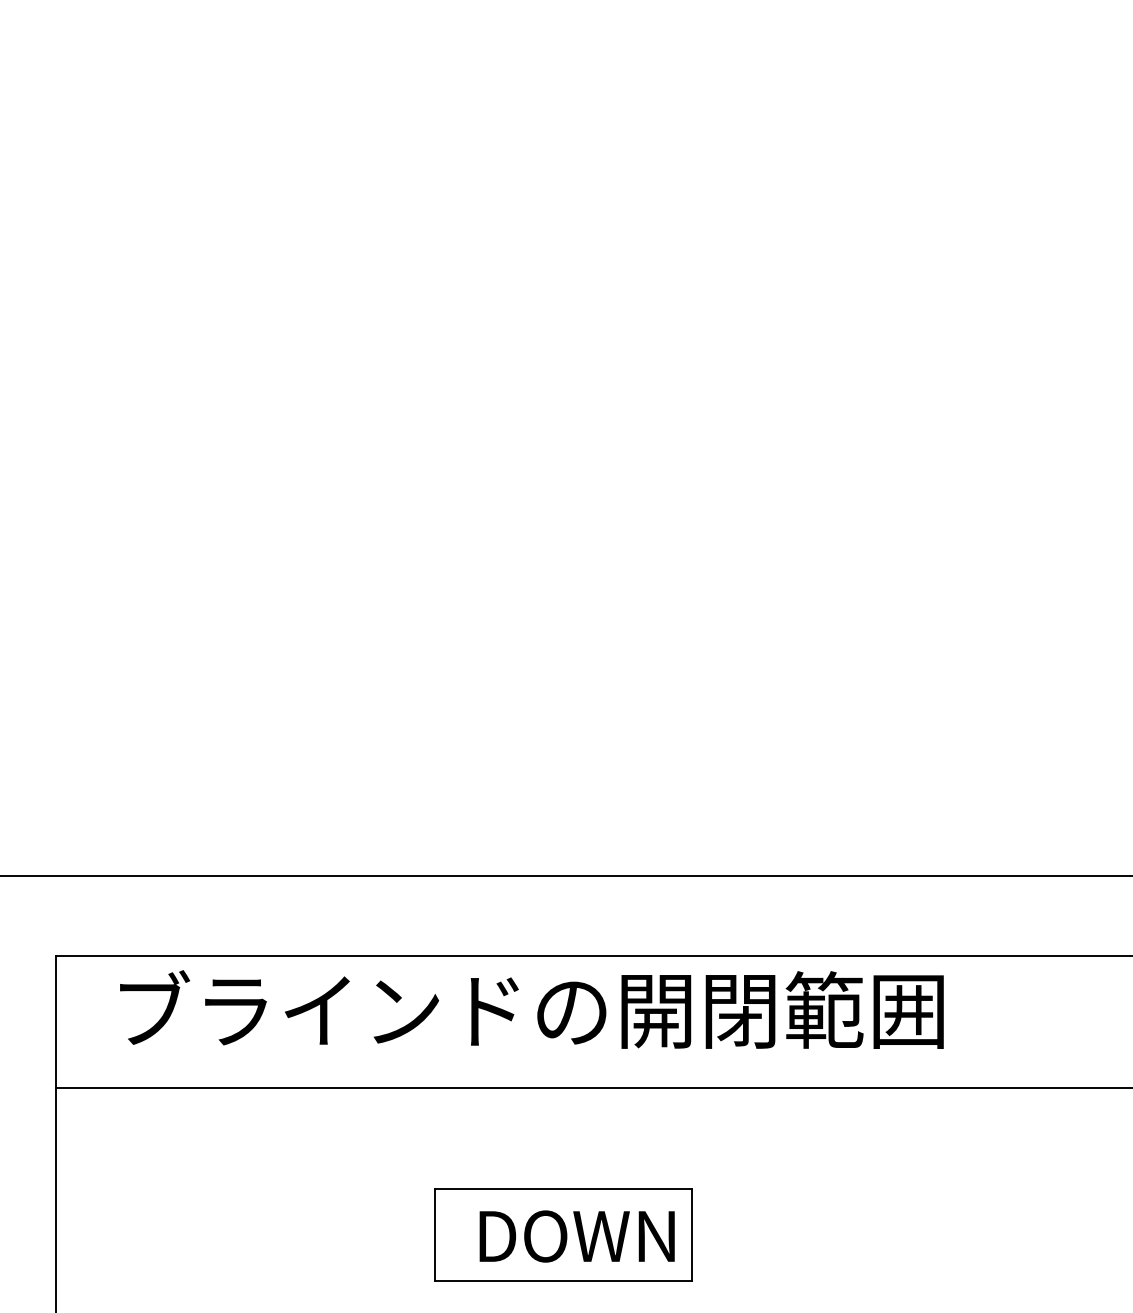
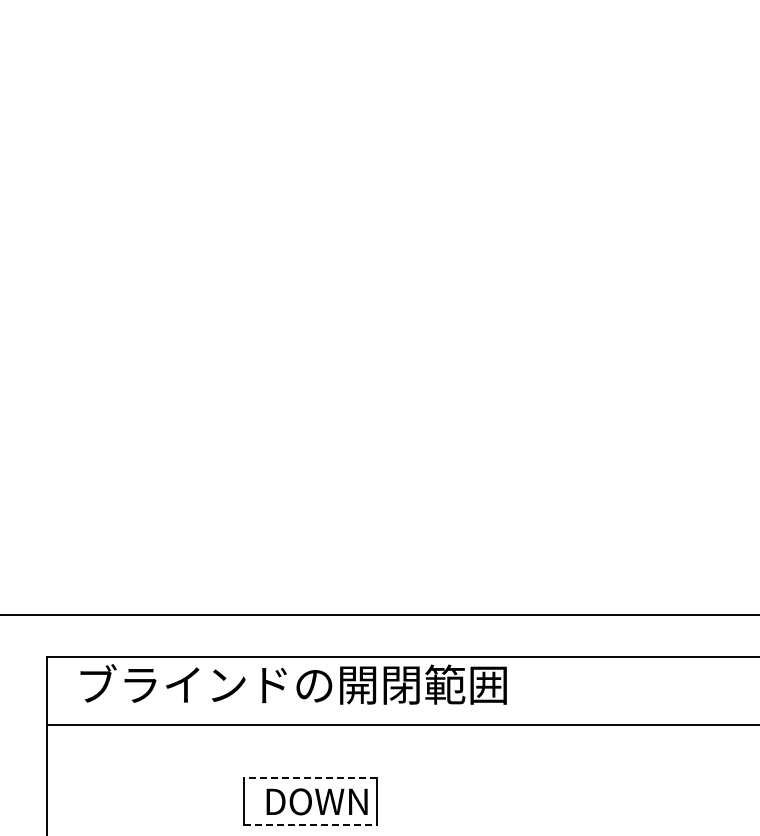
line: (562, 1189) -> (309, 777), solid -> dashed
line: (564, 1280) -> (310, 824), solid -> dashed

